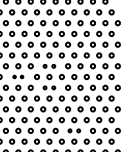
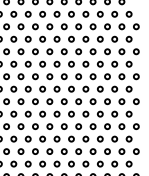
part: (48, 66) -> (56, 76), size x1.43
part: (17, 76) -> (20, 88), size x1.67
part: (48, 87) -> (56, 101), size x1.43
part: (73, 130) -> (85, 151), size x1.43

